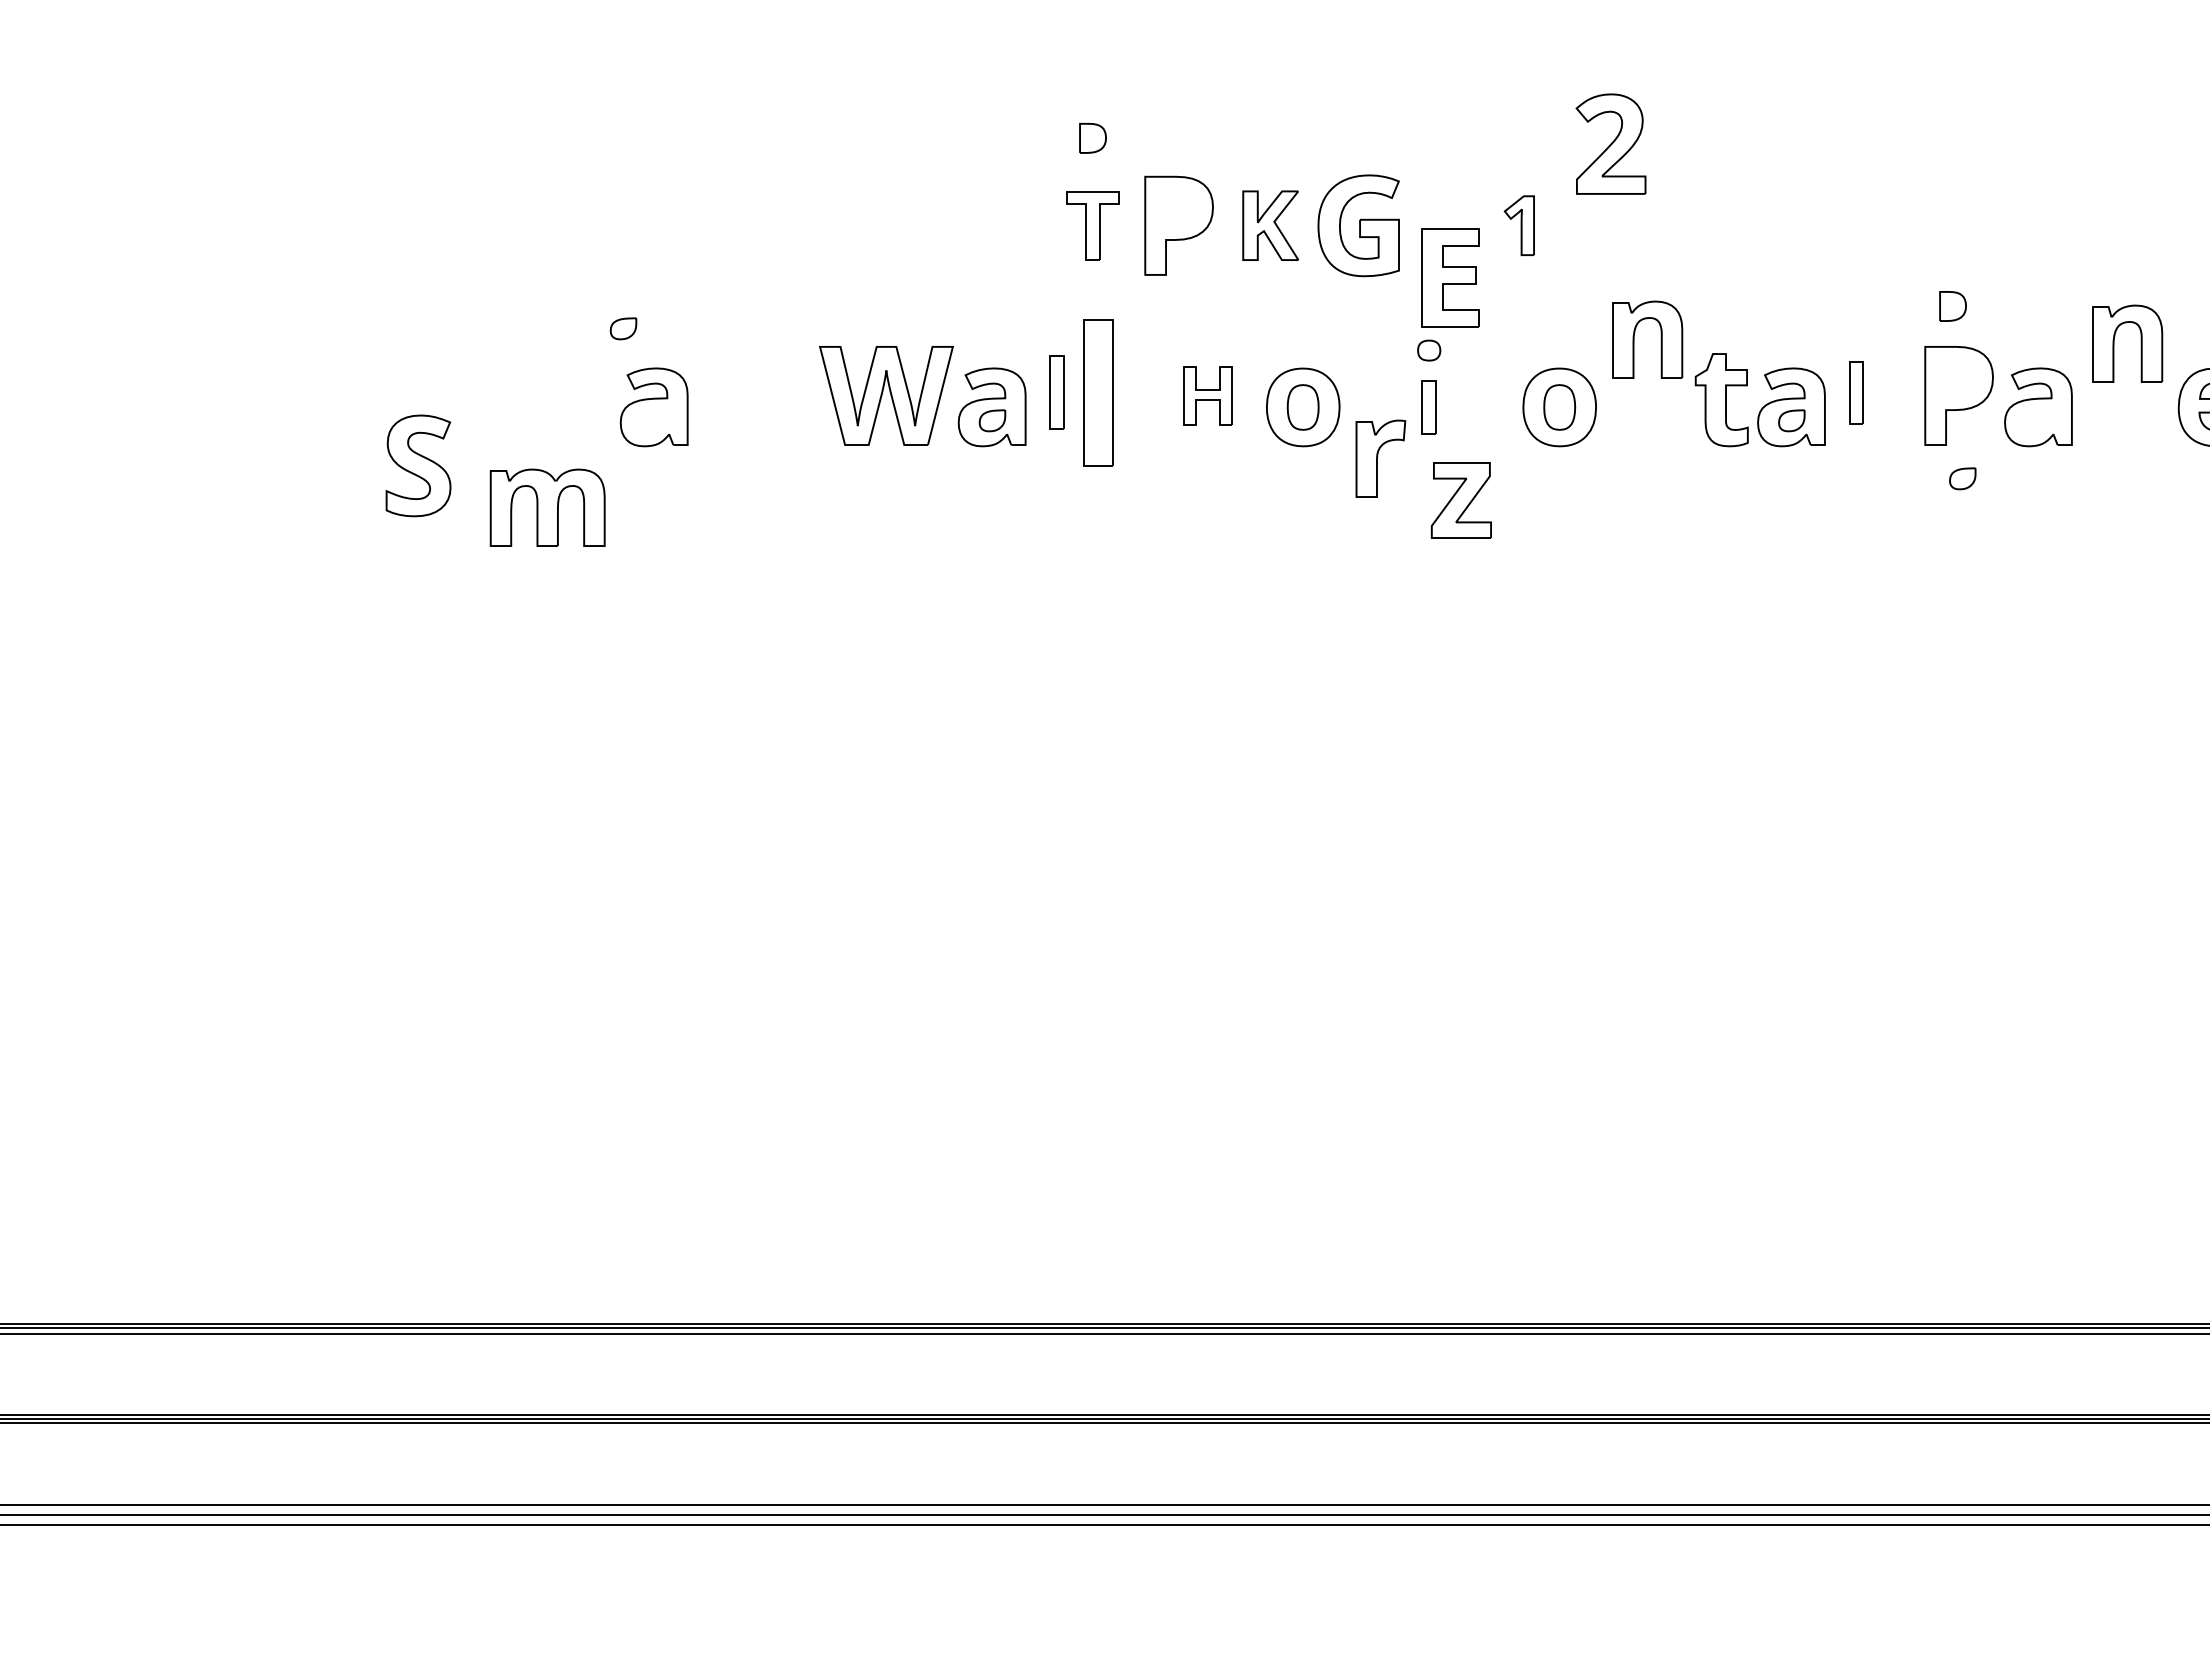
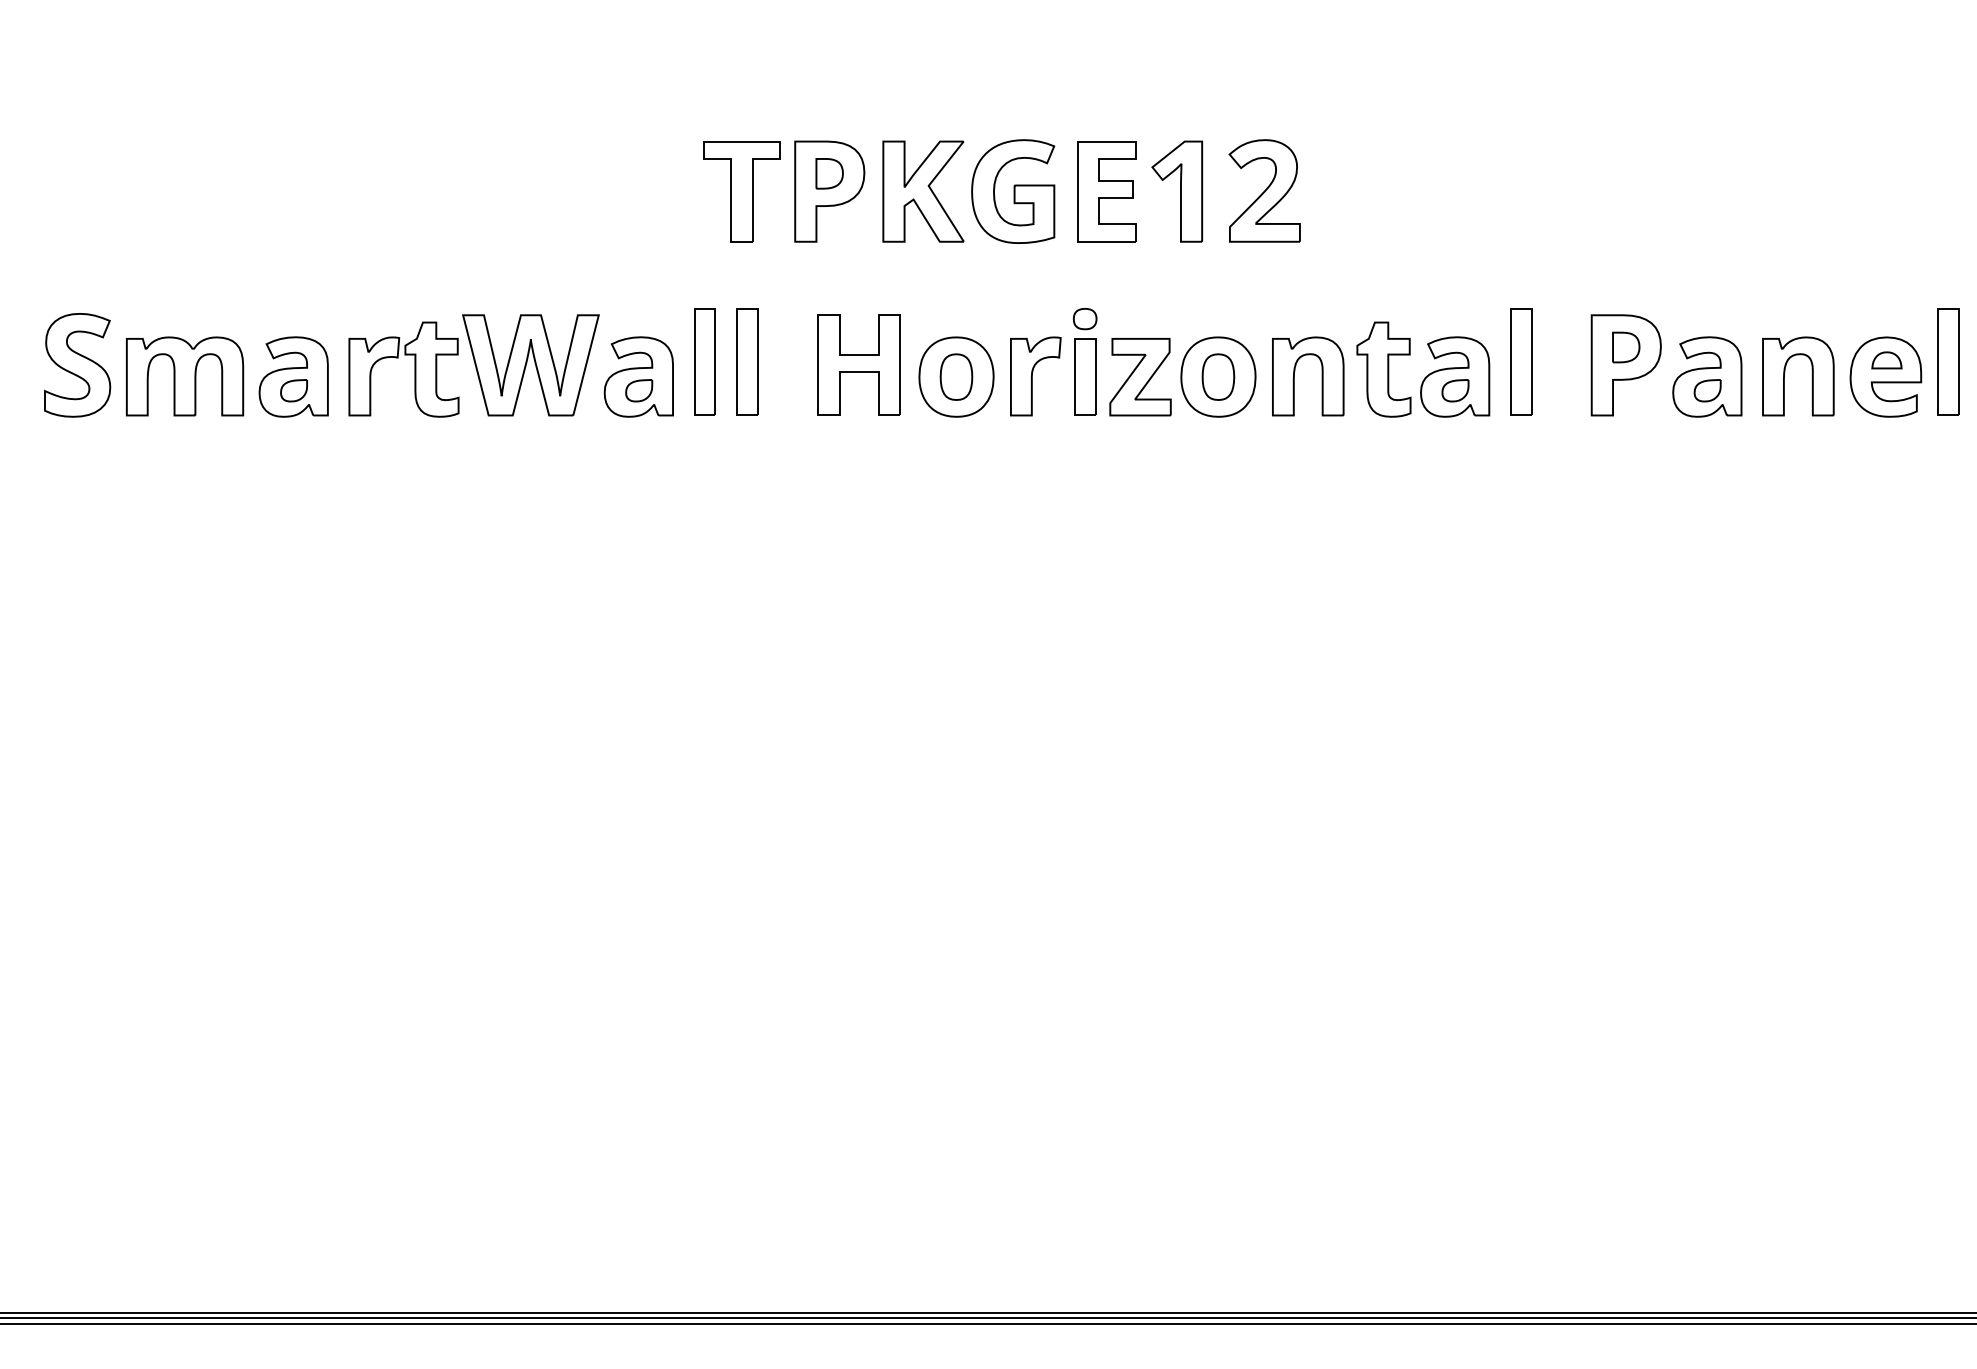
part: (1092, 138) -> (829, 173), moved
part: (1610, 143) -> (1264, 190), moved
part: (1092, 225) -> (741, 191), size x1.43
part: (1270, 225) -> (923, 191), size x1.43
part: (1519, 225) -> (1177, 191), size x1.67
part: (1450, 277) -> (1106, 191), moved
part: (1952, 306) -> (1625, 347), moved
part: (623, 328) -> (294, 390), moved
part: (1634, 339) -> (1294, 376), moved
part: (2114, 343) -> (1784, 376), moved
part: (1056, 392) -> (704, 361), size x1.43
part: (1098, 392) -> (747, 361), size x0.71
part: (1856, 392) -> (1521, 361), size x1.67
part: (1207, 395) -> (858, 364), size x1.67
part: (772, 400) -> (414, 370), added
part: (1428, 407) -> (1084, 377), size x1.43
part: (1380, 458) -> (1035, 376), moved
part: (418, 465) -> (77, 364), moved
part: (1962, 478) -> (1707, 390), moved
part: (1460, 500) -> (1139, 377), moved
part: (547, 507) -> (184, 376), moved

